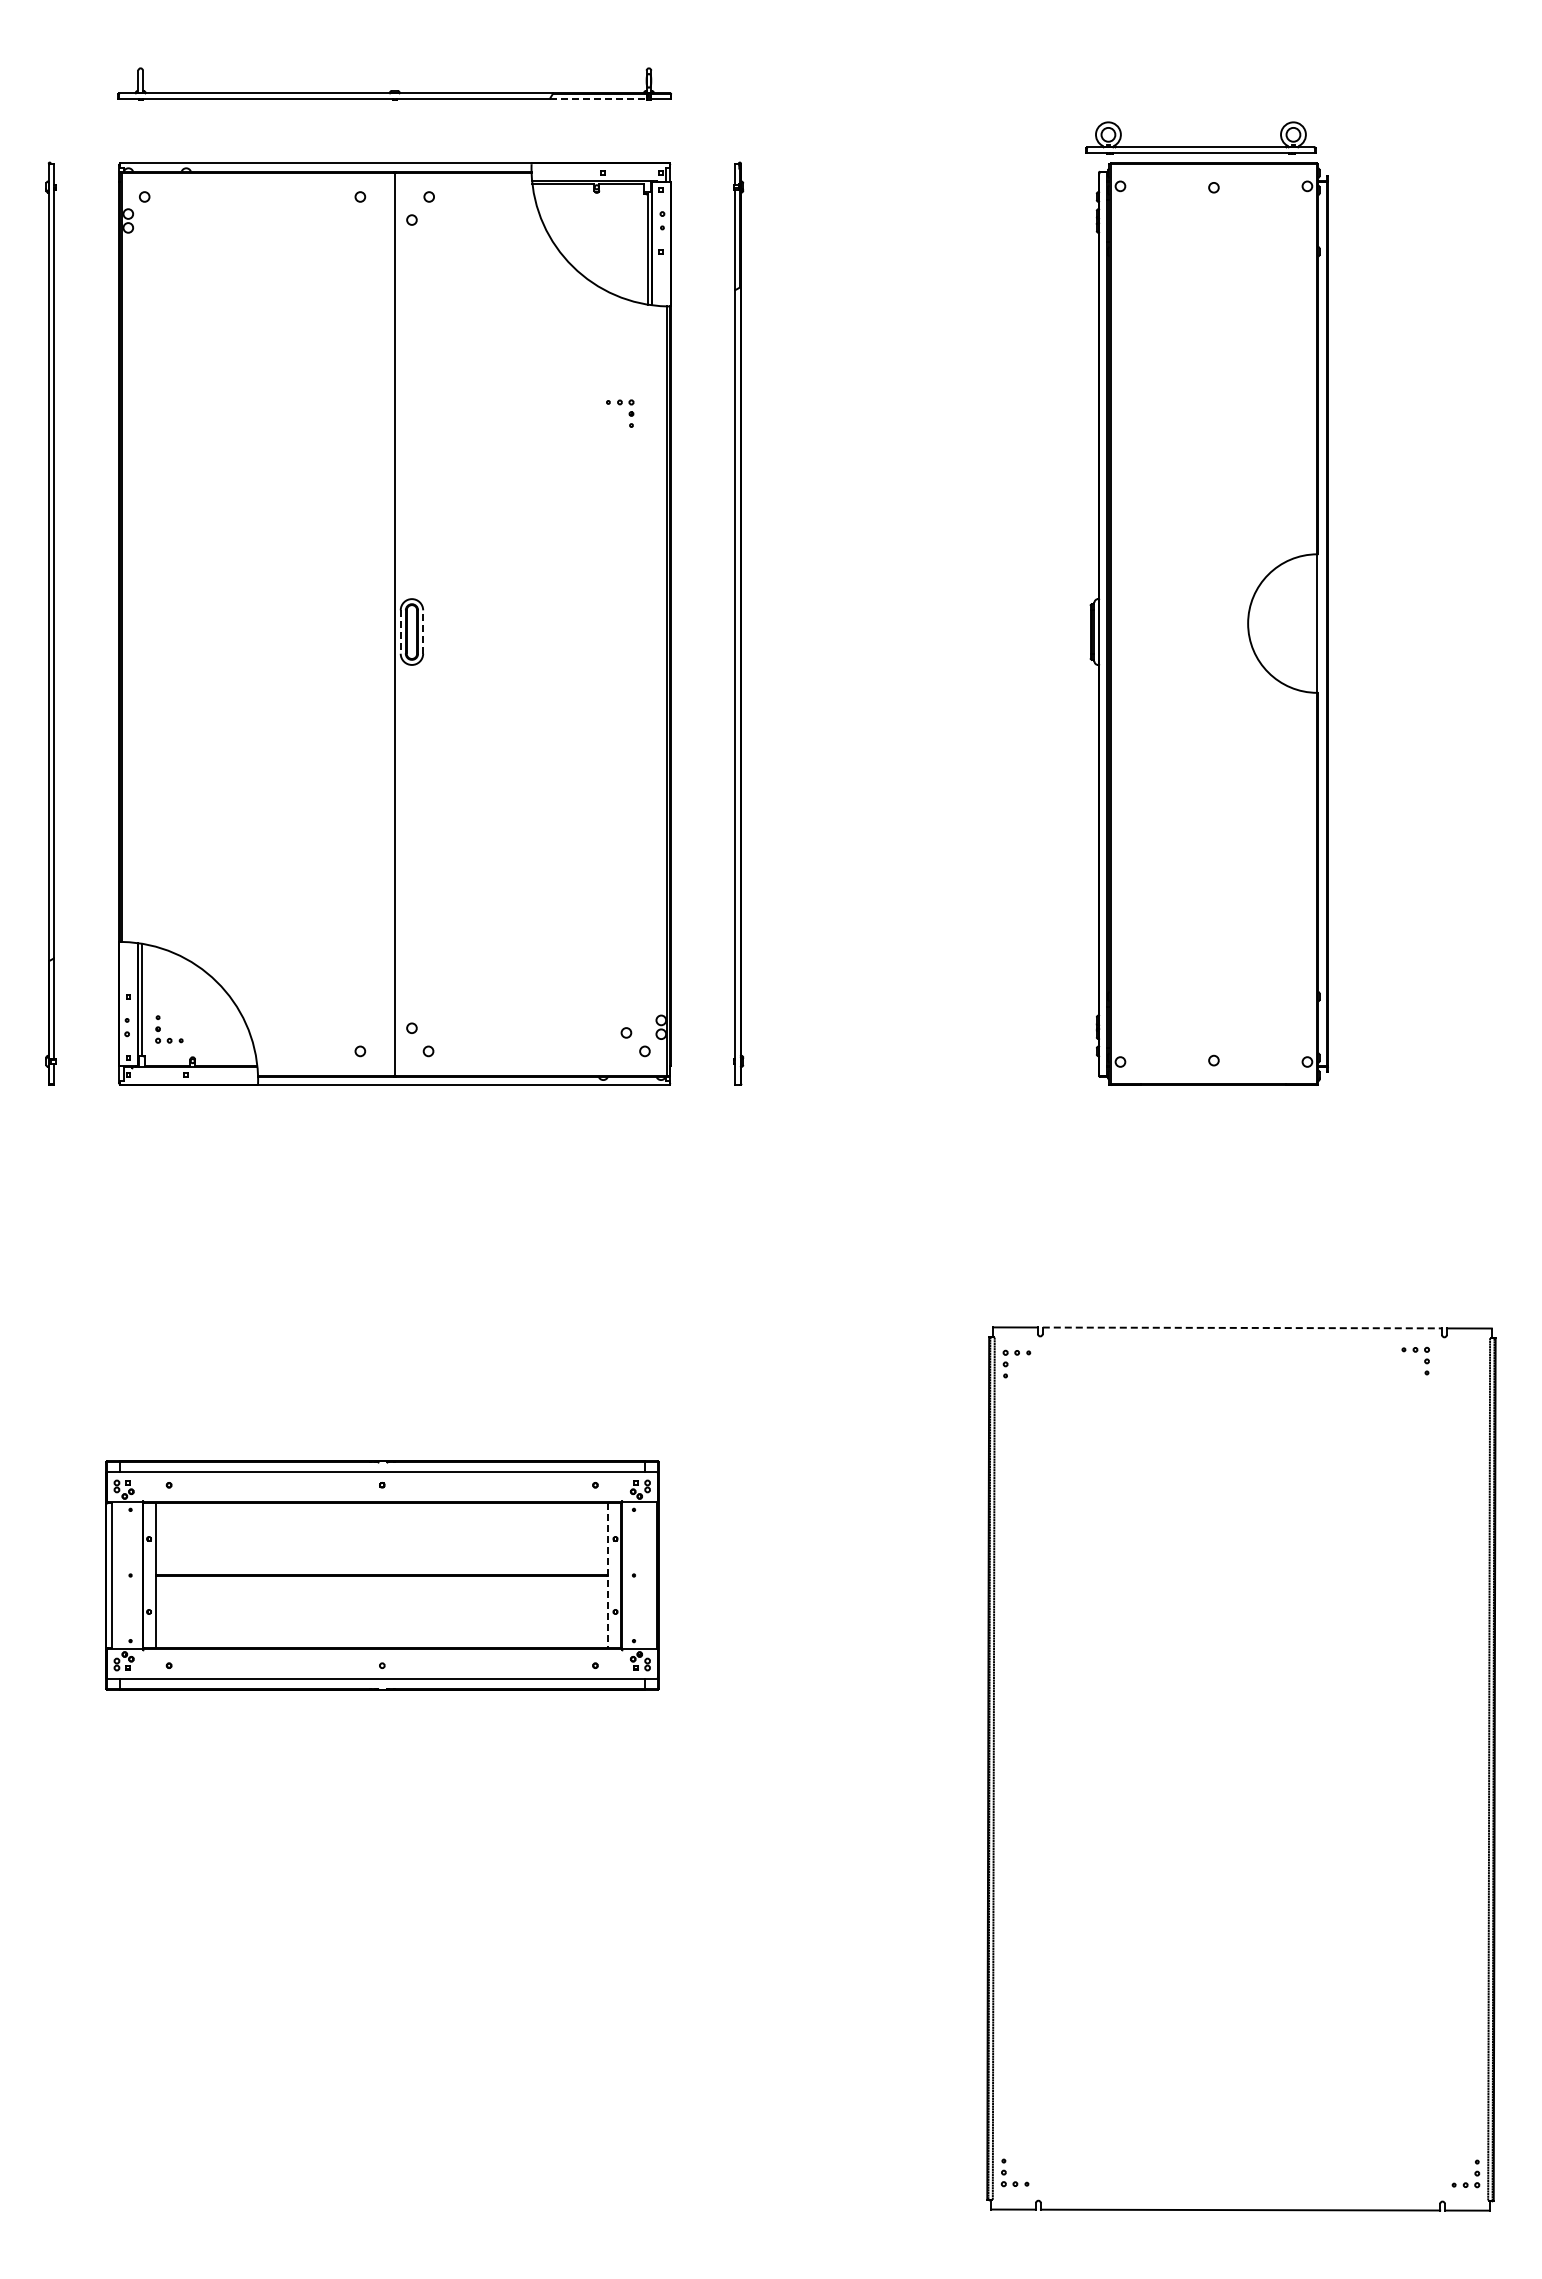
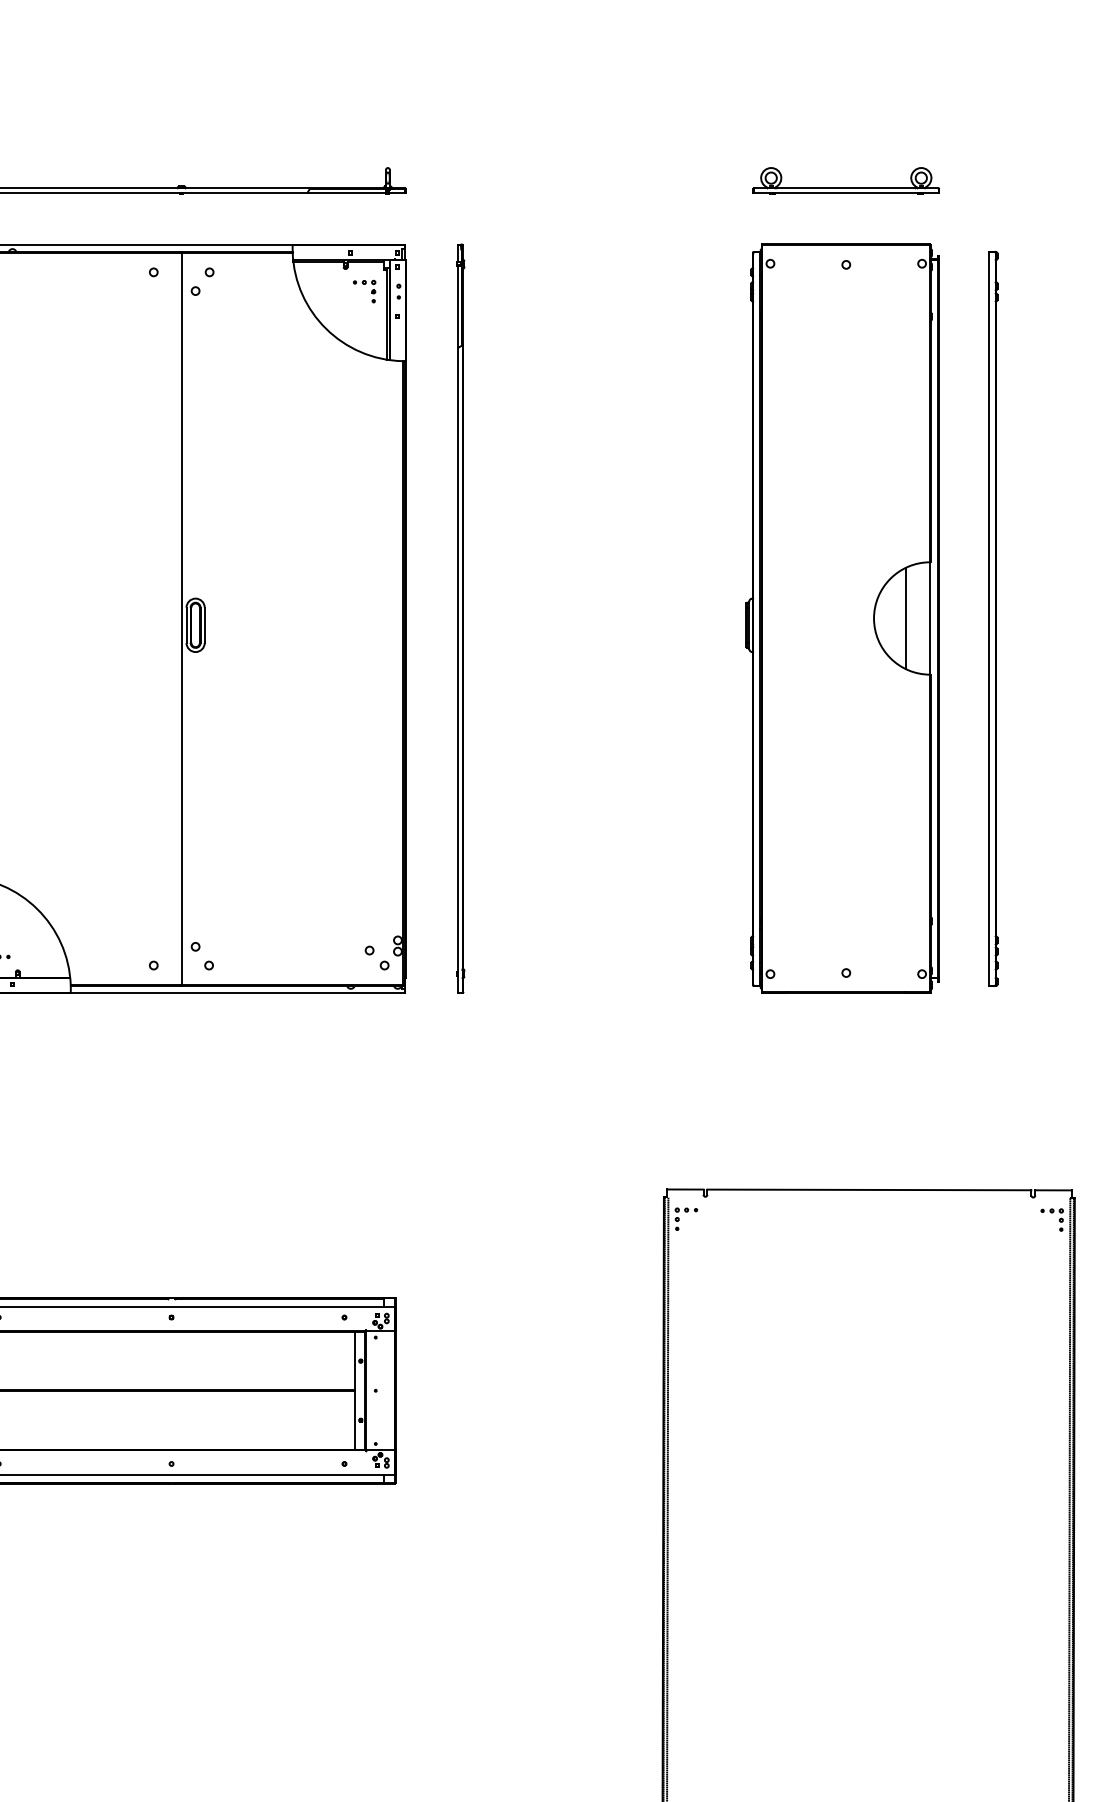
line: (598, 98) -> (346, 192), dashed -> solid
part: (1200, 146) -> (845, 187), moved
part: (620, 405) -> (364, 284), moved
line: (1287, 623) -> (905, 618), added
part: (1395, 623) -> (993, 618), added
line: (400, 632) -> (186, 625), dashed -> solid
line: (423, 632) -> (204, 625), dashed -> solid
line: (1242, 1327) -> (869, 1189), dashed -> solid
part: (1415, 1352) -> (1051, 1213), moved
line: (608, 1575) -> (355, 1390), dashed -> solid

